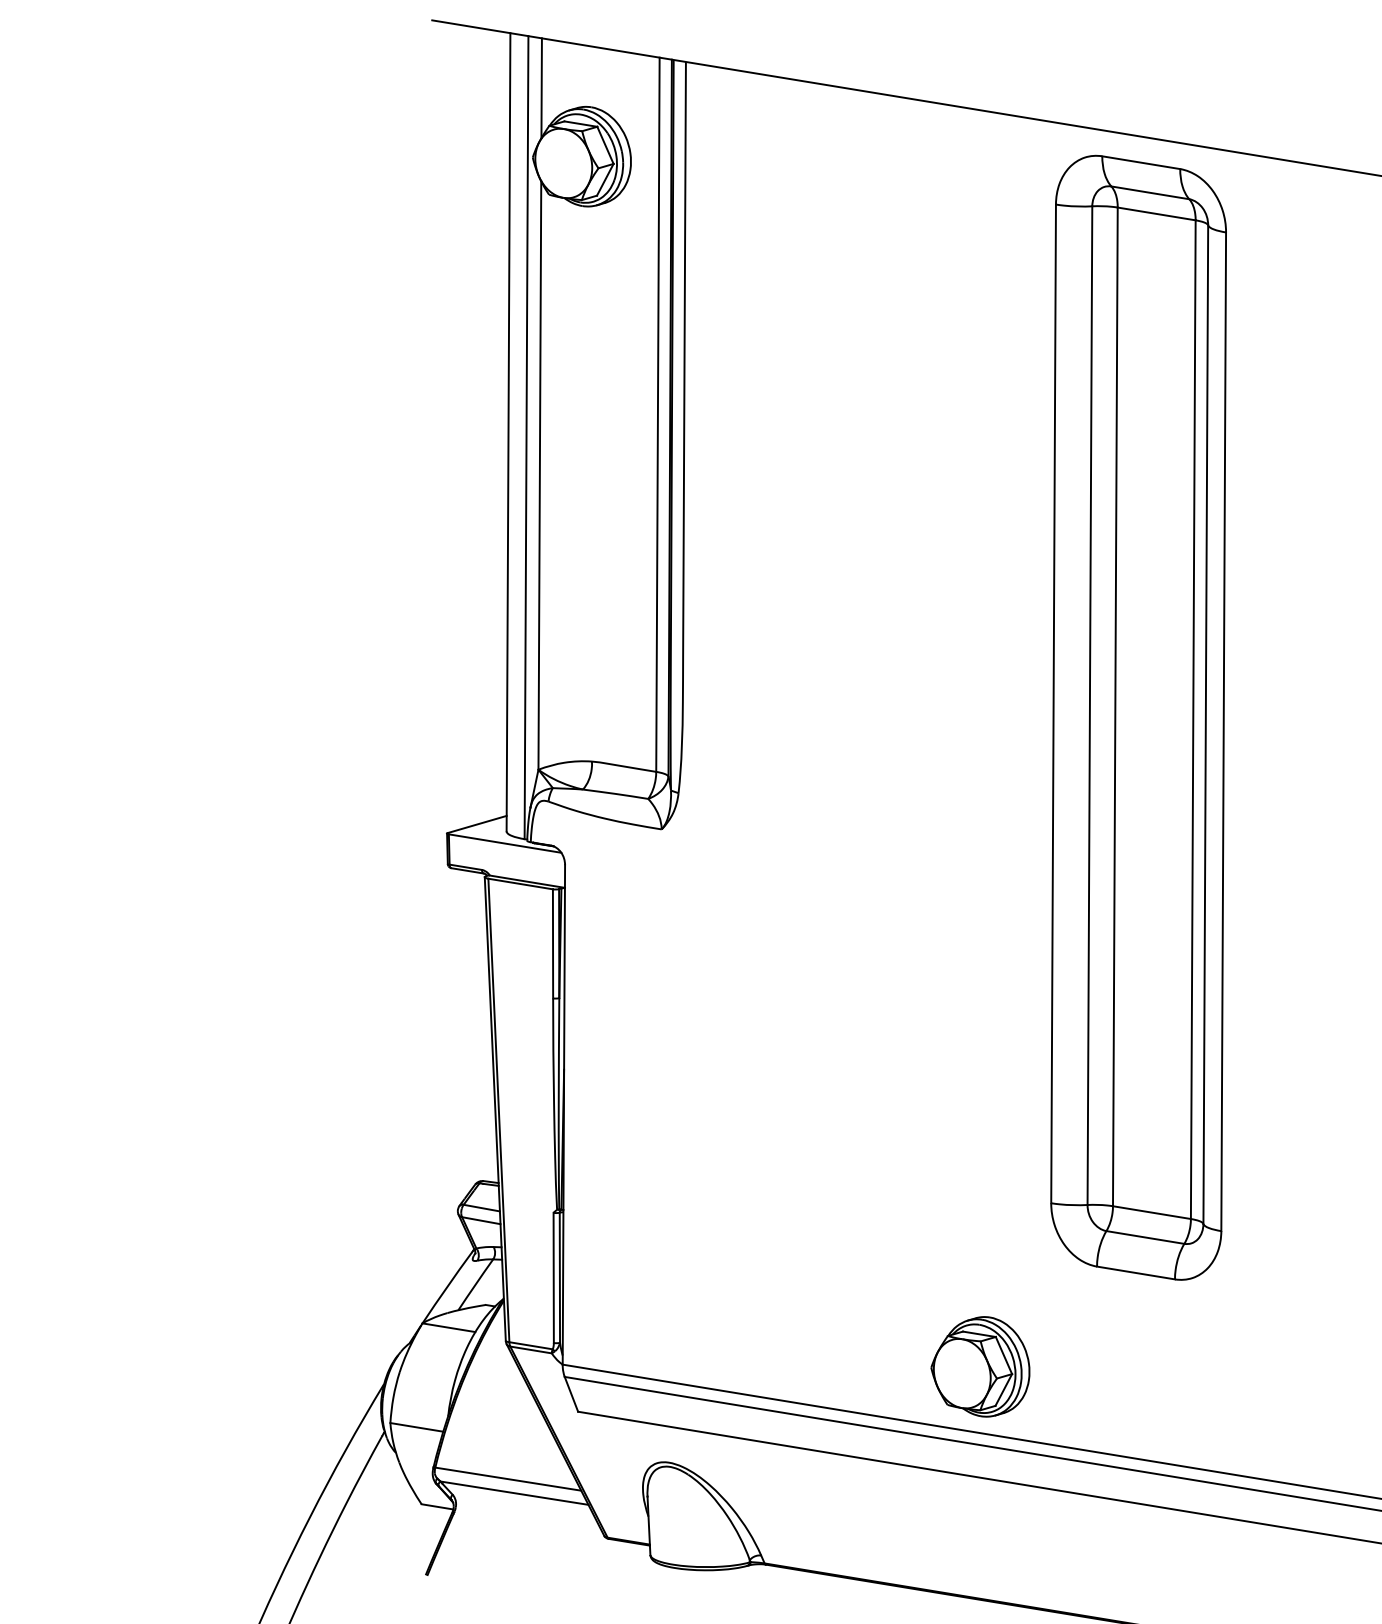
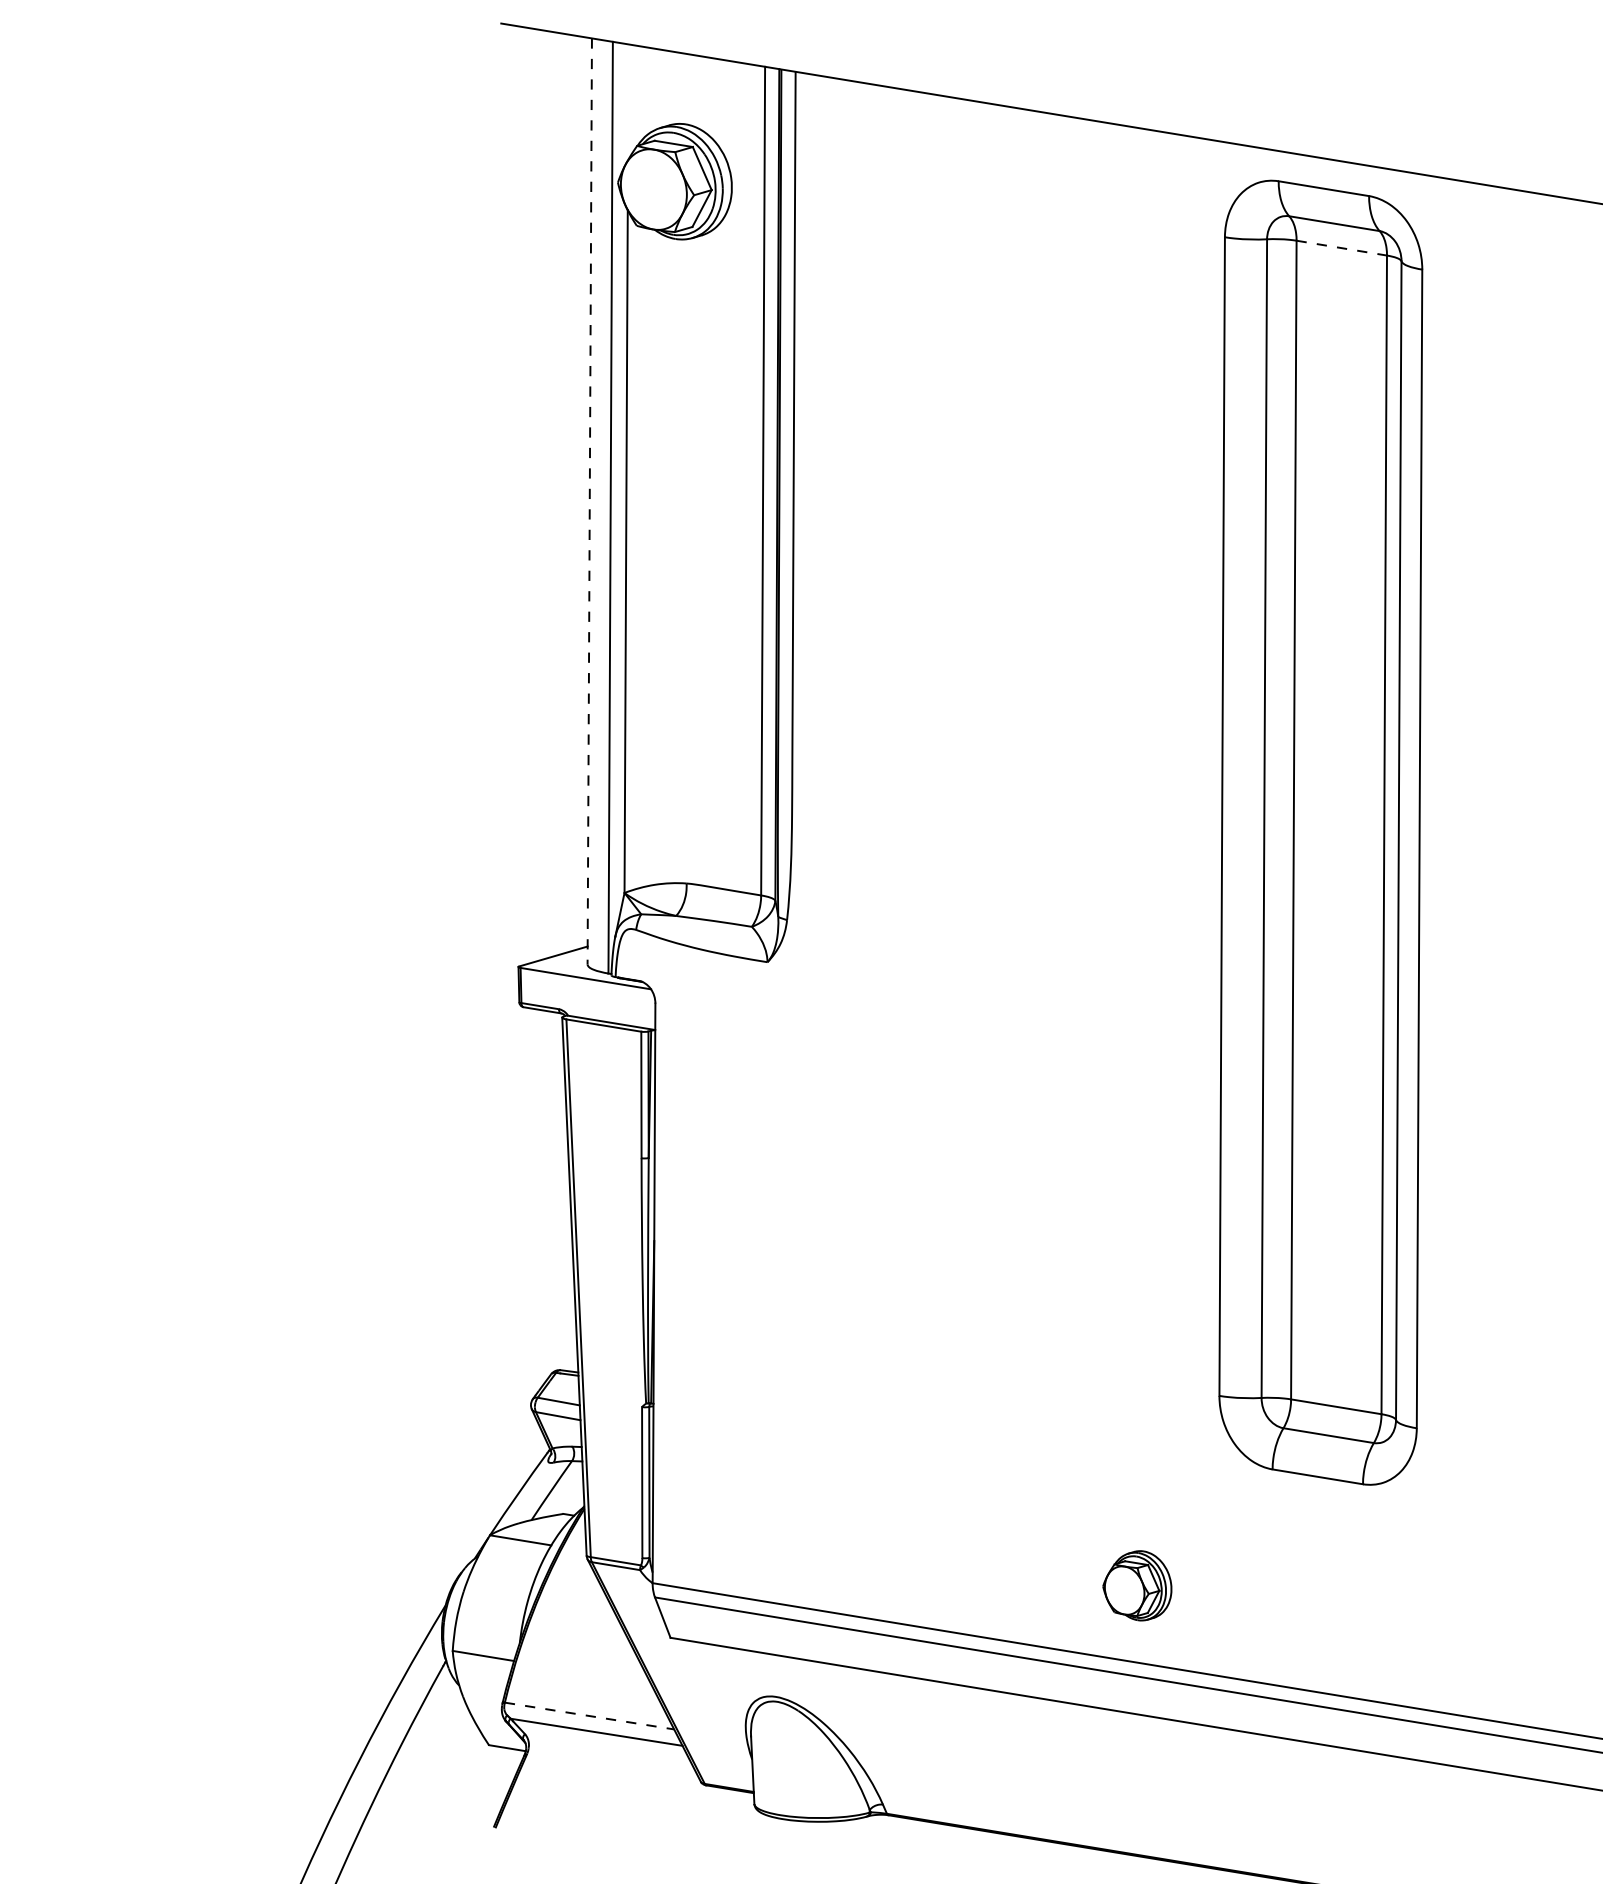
line: (541, 88) -> (628, 102), removed
line: (1157, 214) -> (1342, 248), solid -> dashed
line: (508, 432) -> (589, 501), solid -> dashed
part: (980, 1366) -> (1137, 1585), size x0.6
line: (508, 1479) -> (589, 1716), solid -> dashed

